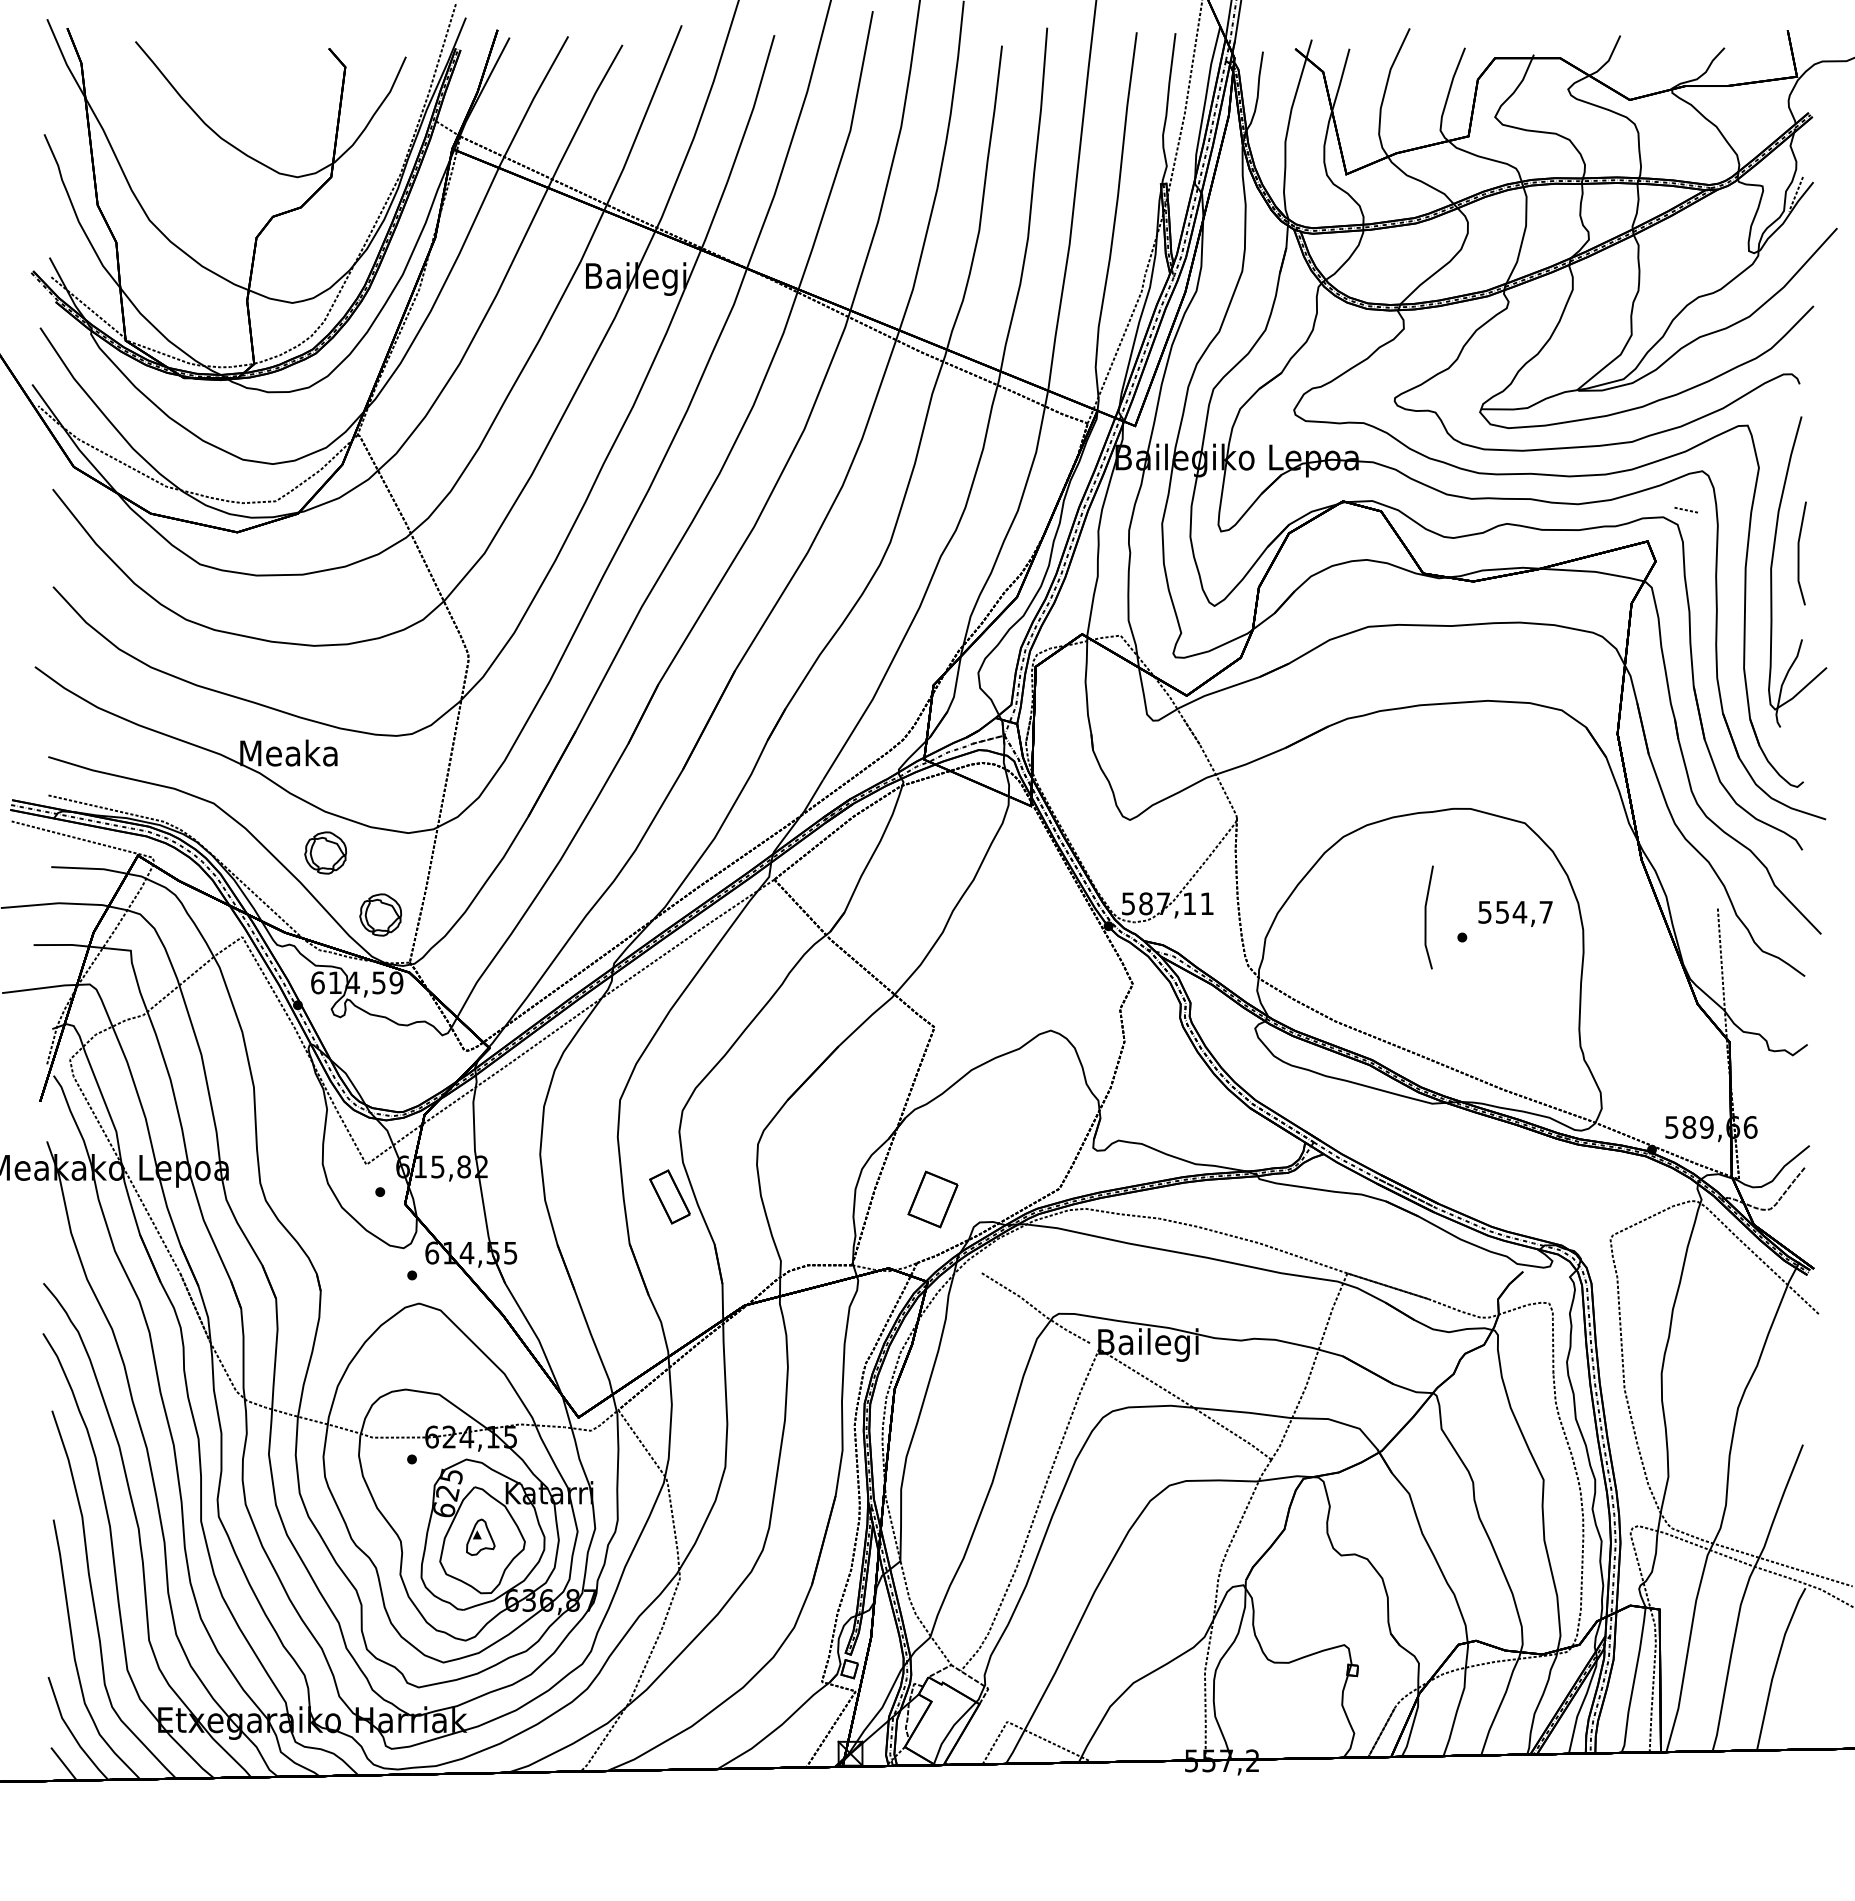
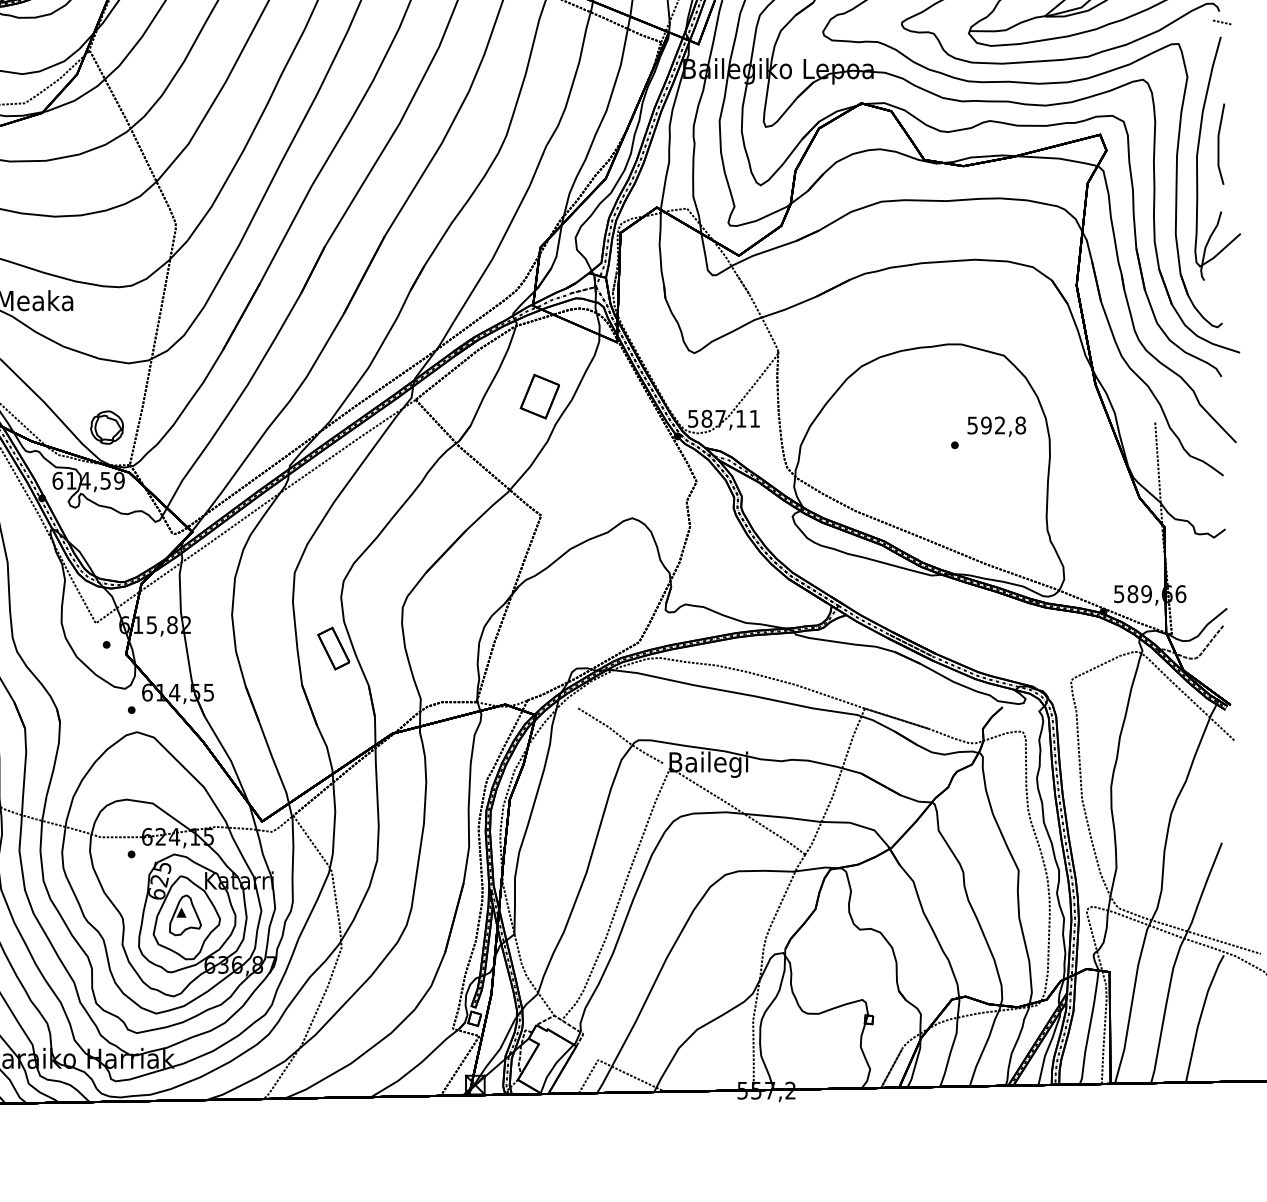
line: (1685, 510) -> (1221, 22), moved
part: (325, 852) -> (63, 378), removed
text: (1524, 911) -> (1003, 424), 554,7 -> 592,8
line: (1426, 917) -> (926, 429), removed
part: (932, 1199) -> (539, 396), moved
part: (480, 1537) -> (185, 915), size x1.43

